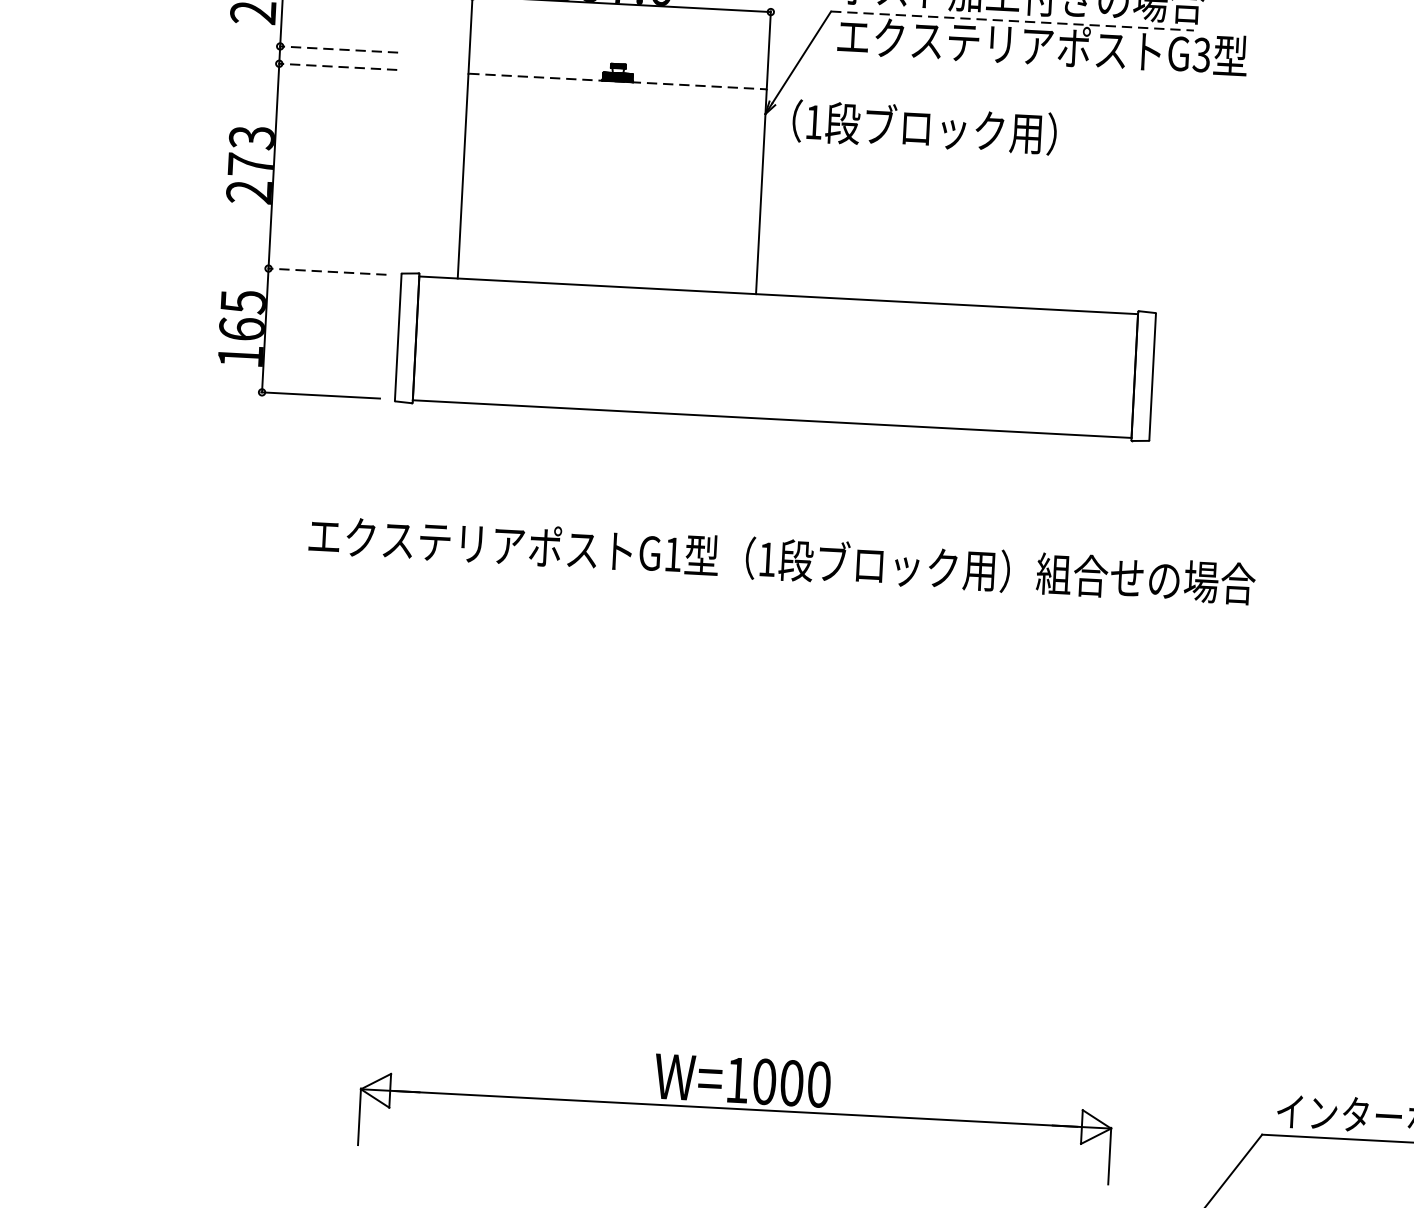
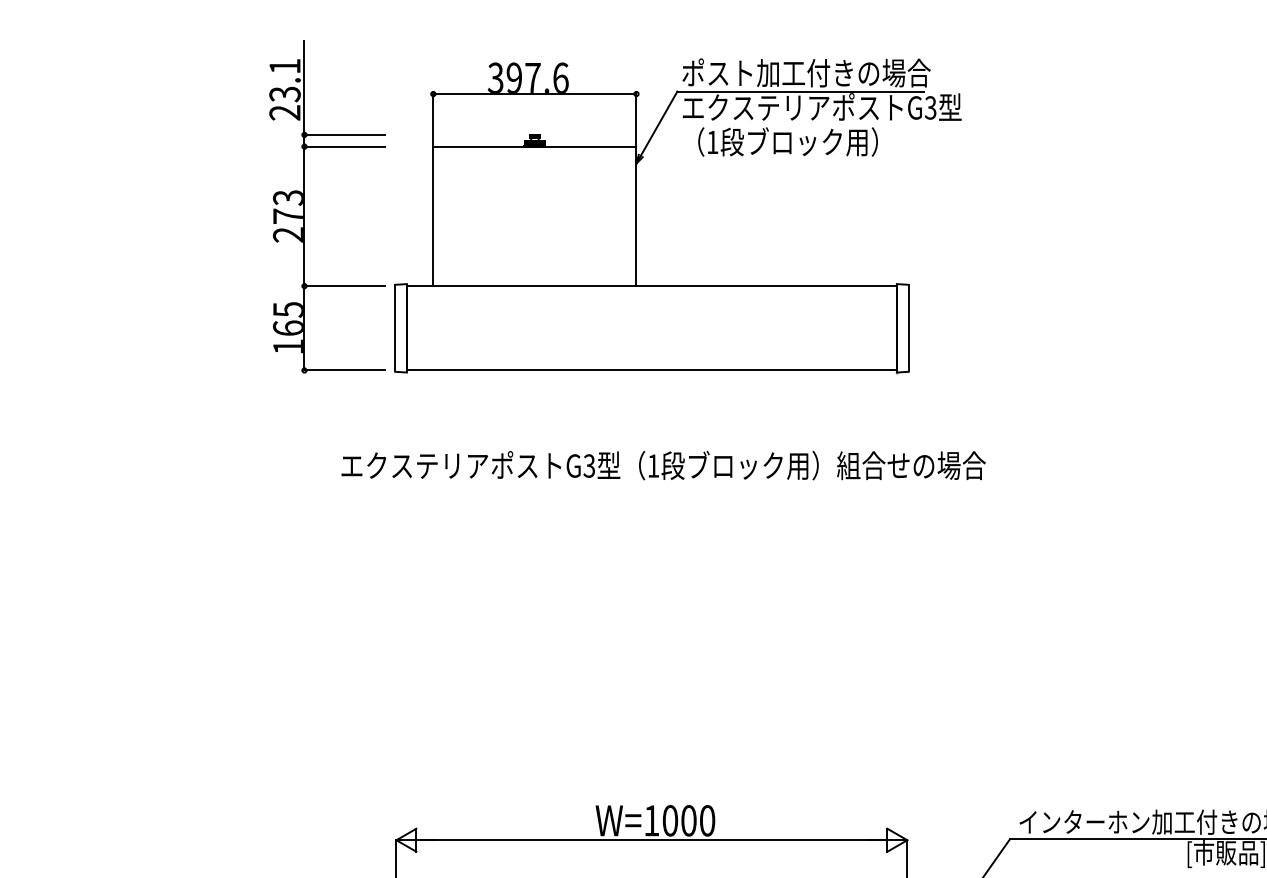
line: (1011, 20) -> (800, 91), dashed -> solid
line: (337, 48) -> (343, 134), dashed -> solid
line: (336, 66) -> (343, 146), dashed -> solid
line: (618, 81) -> (535, 146), dashed -> solid
text: (923, 126) -> (787, 141), moved
line: (325, 272) -> (343, 286), dashed -> solid
text: (671, 553) -> (588, 465), G1 -> G3

